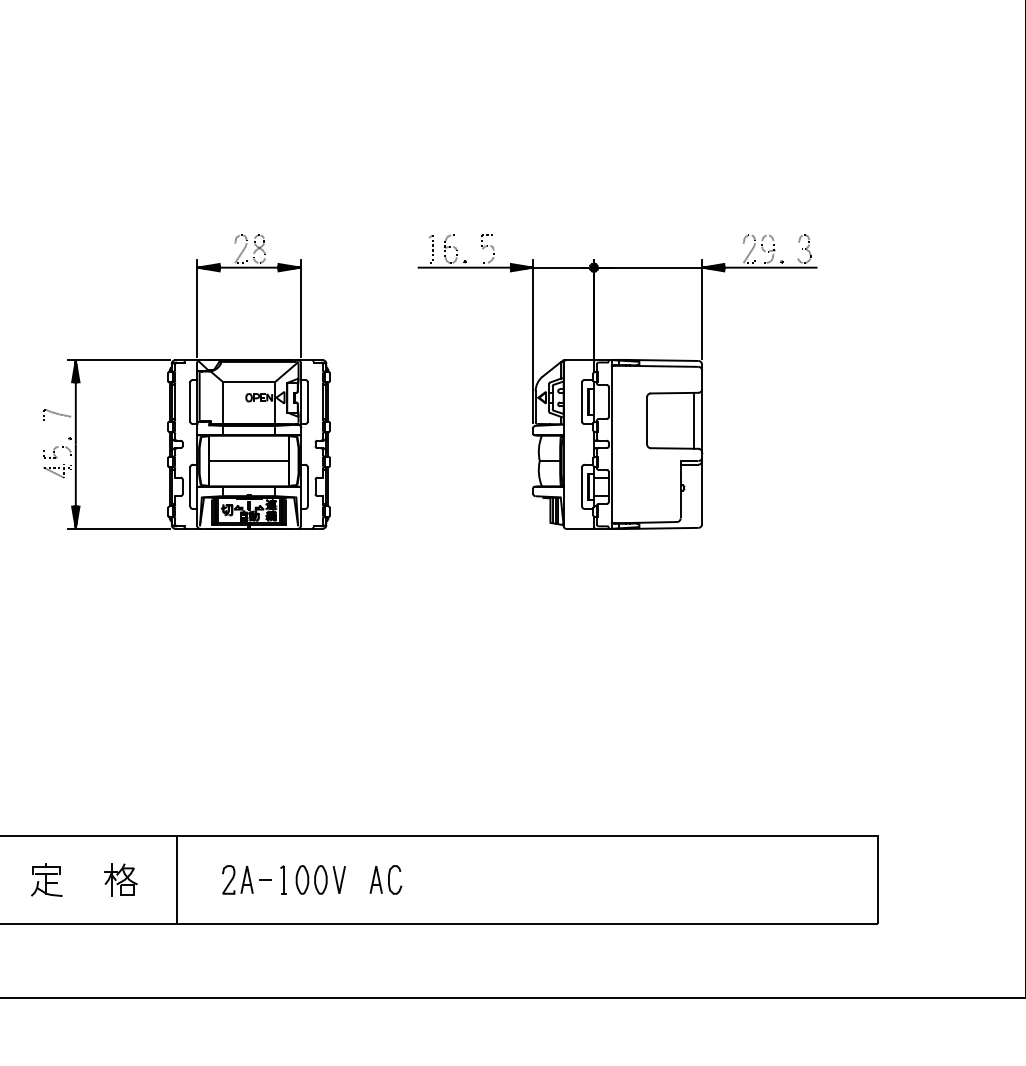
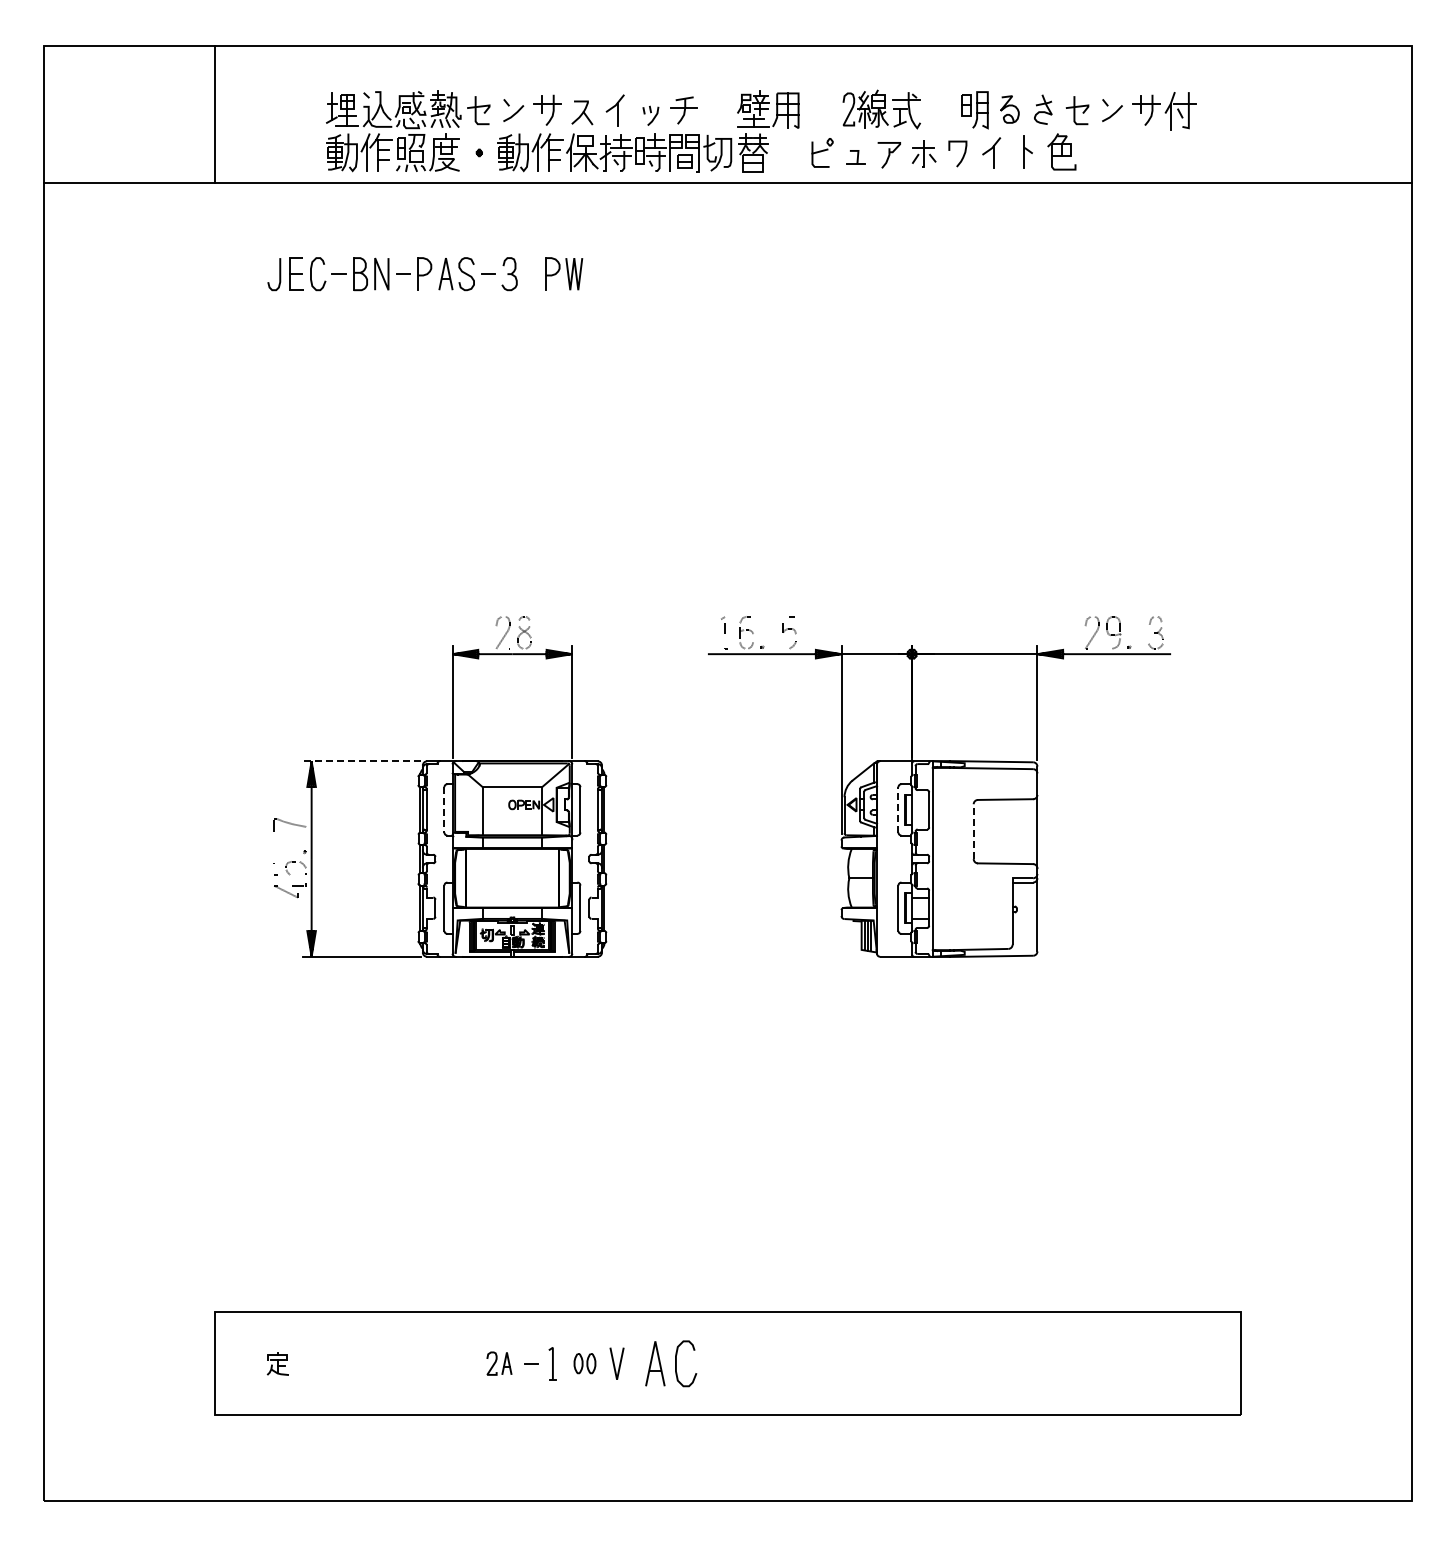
line: (118, 360) -> (361, 761), solid -> dashed
line: (190, 401) -> (444, 809), solid -> dashed
line: (582, 401) -> (898, 809), solid -> dashed
line: (646, 420) -> (973, 831), solid -> dashed
line: (694, 420) -> (1028, 831), removed
line: (249, 461) -> (512, 878), removed
part: (46, 879) -> (277, 1363), size x0.6
part: (121, 879) -> (364, 1363), removed
line: (176, 879) -> (428, 1363), removed
part: (237, 879) -> (499, 1363), size x0.7
part: (311, 879) -> (584, 1363), size x0.6
part: (385, 879) -> (670, 1363), size x1.4

